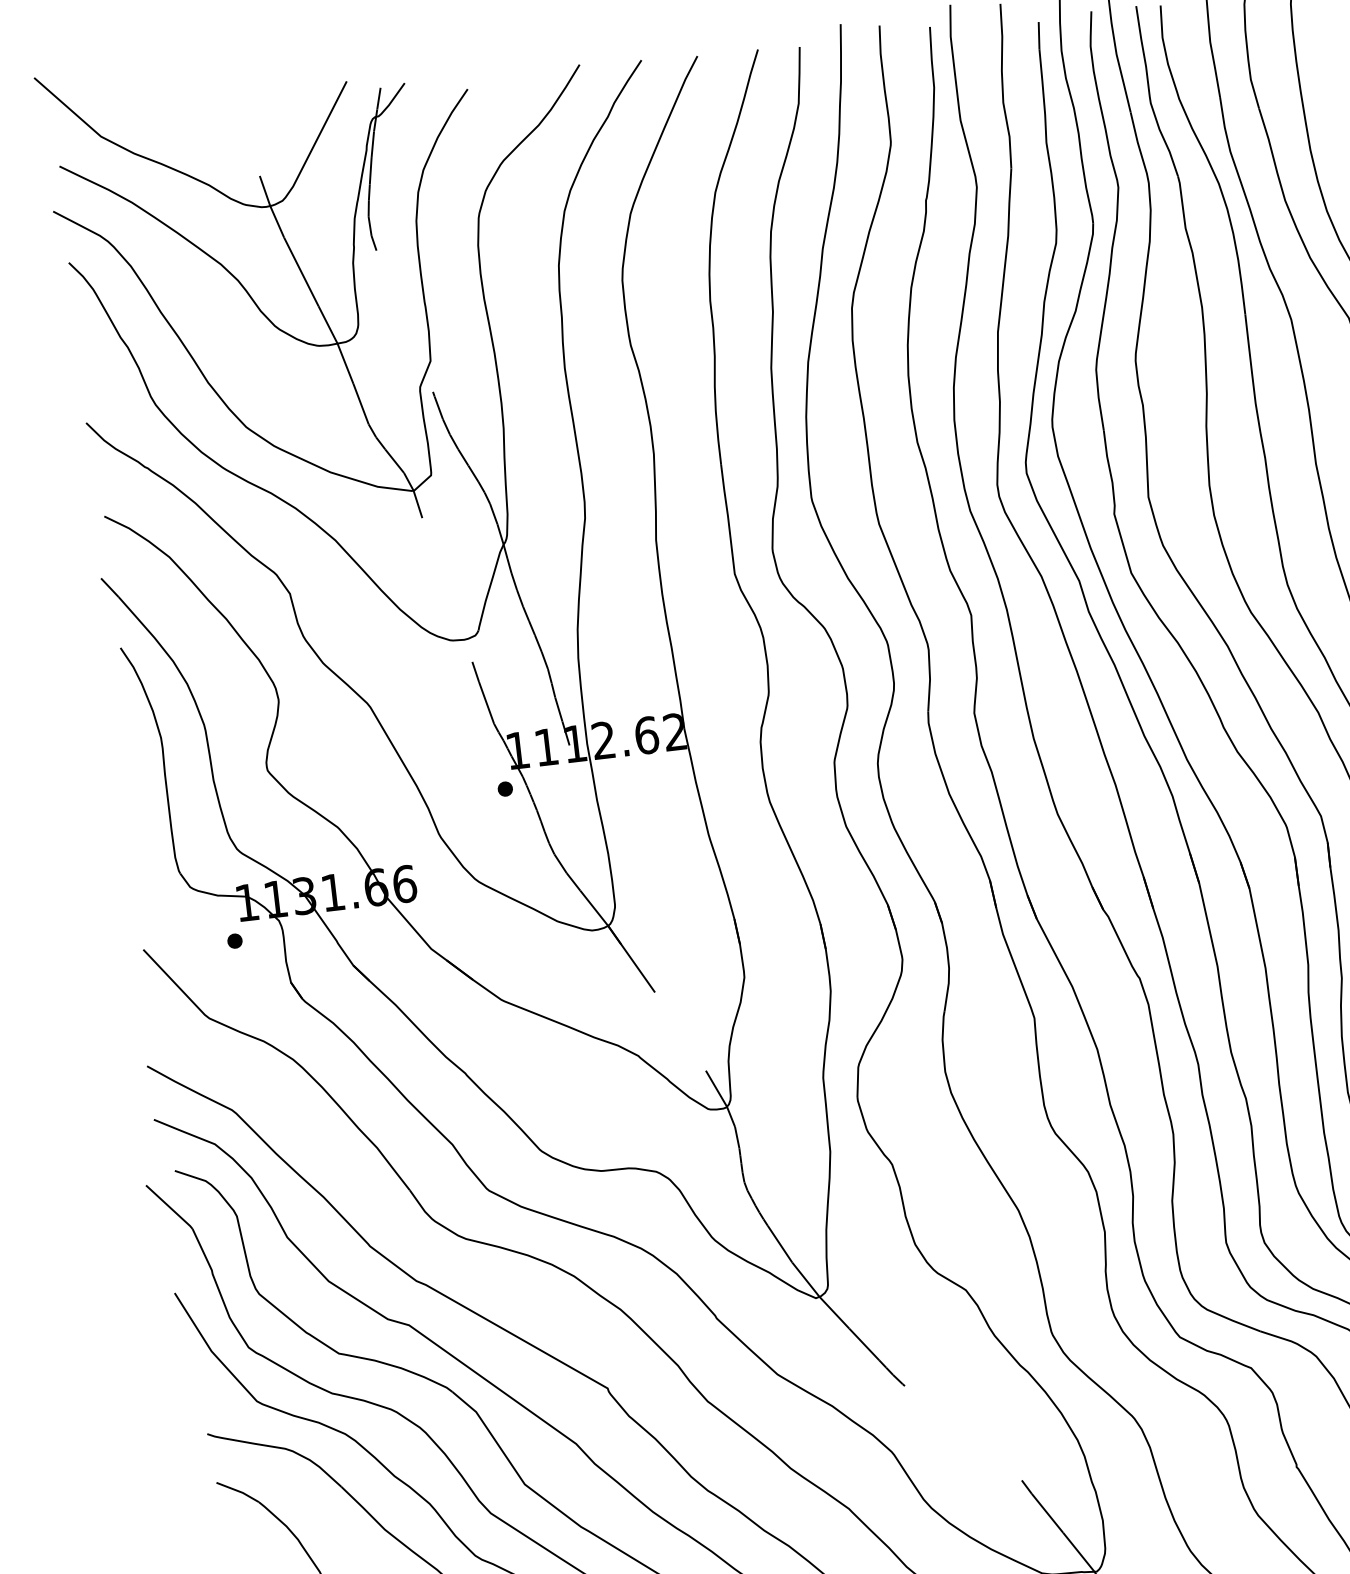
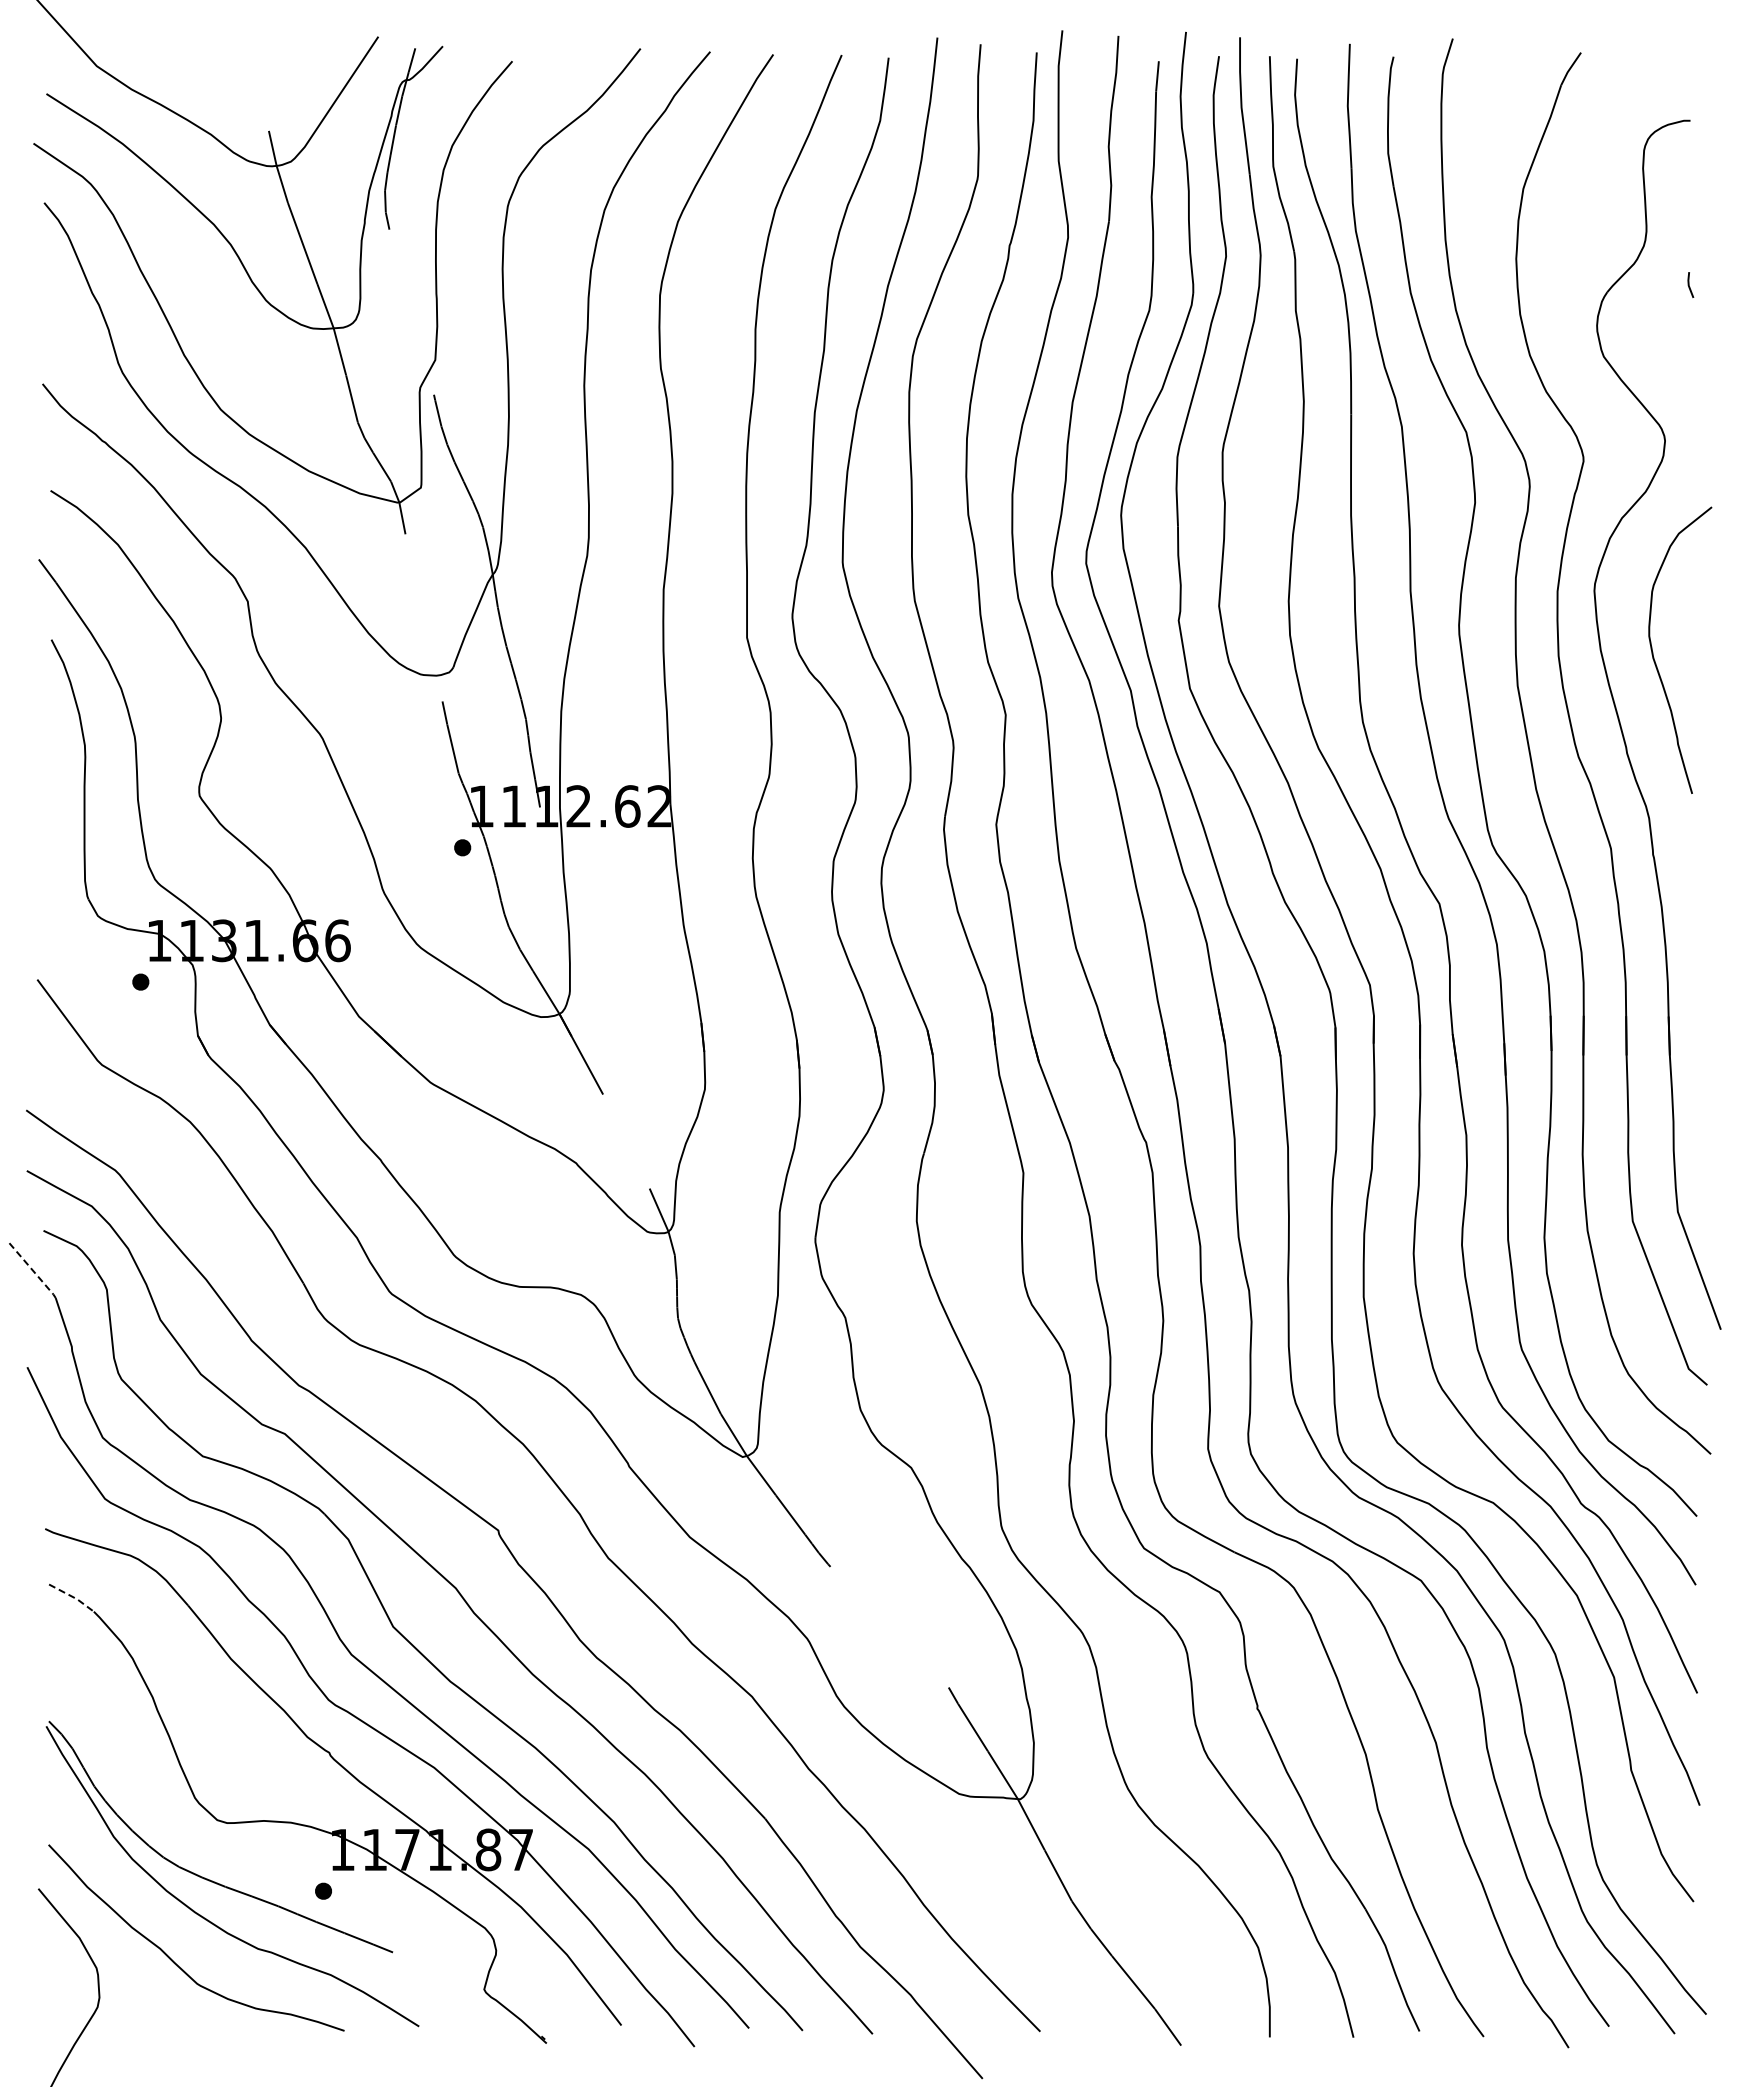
line: (170, 1207) -> (33, 1271), solid -> dashed
line: (238, 1491) -> (72, 1597), solid -> dashed

